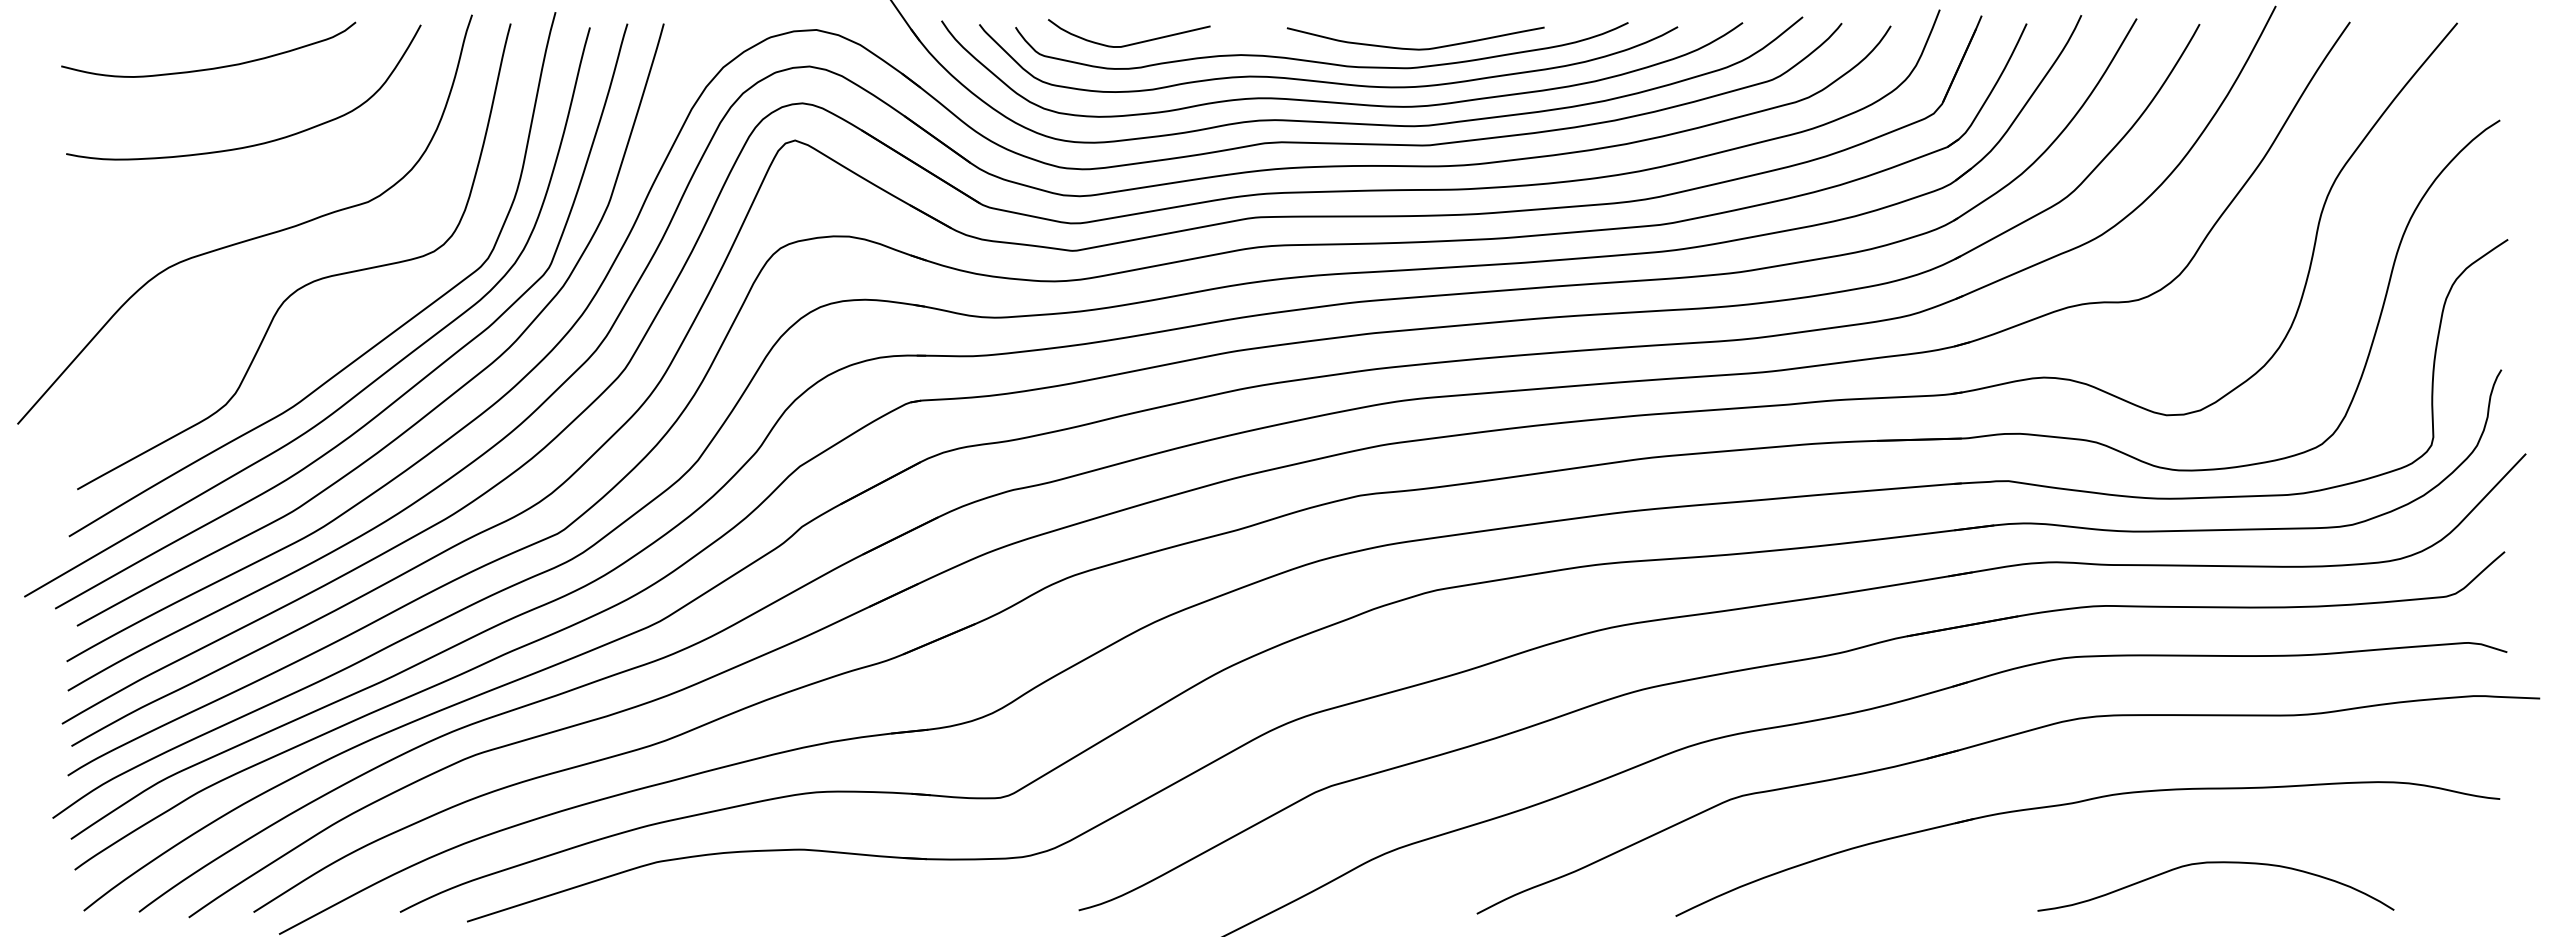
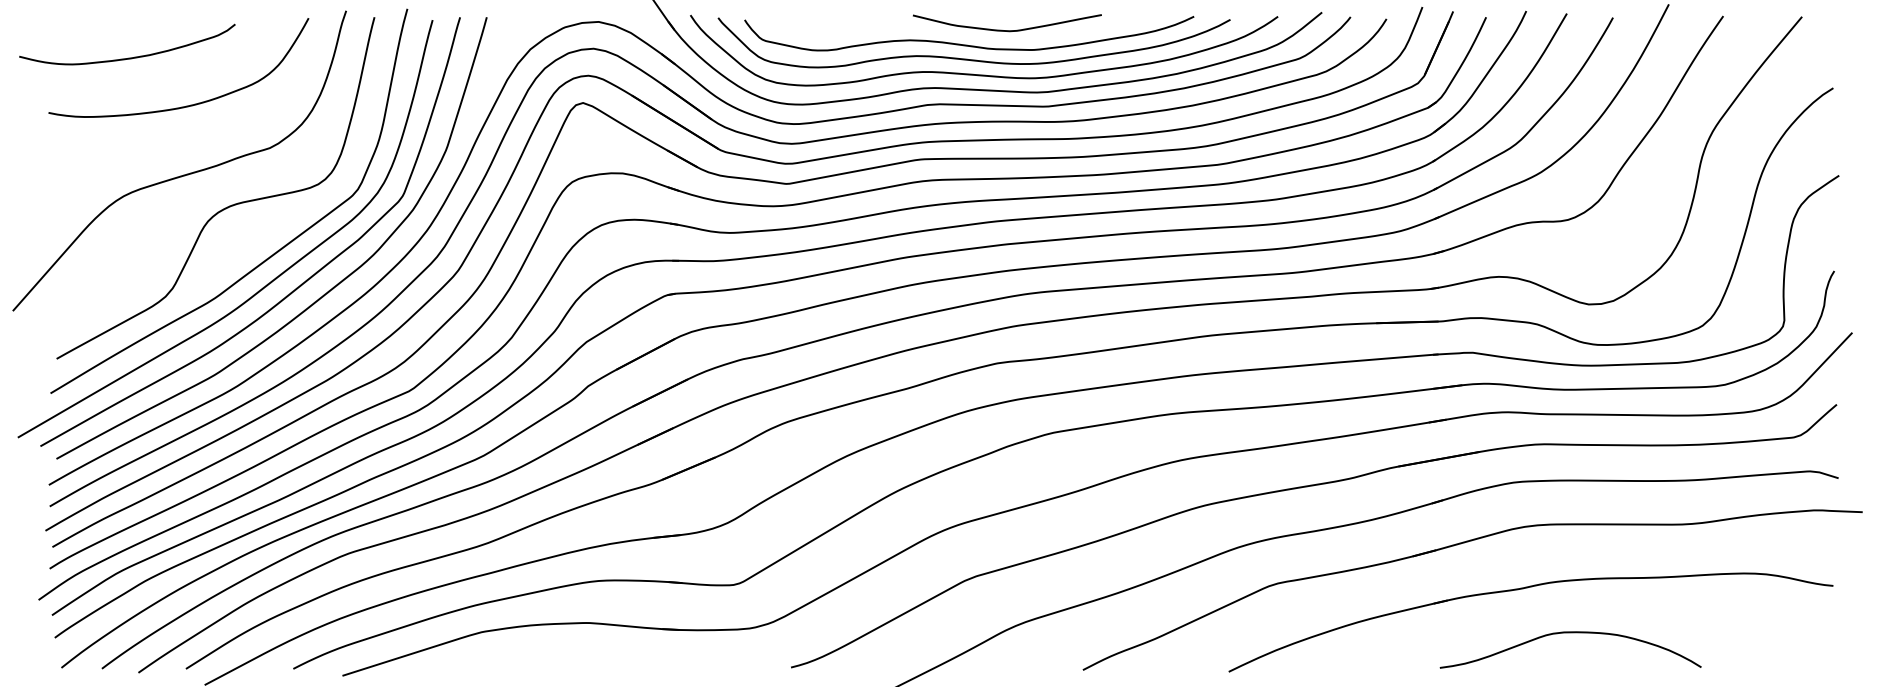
curve: (1130, 43) -> (829, 31), removed
curve: (1415, 48) -> (1007, 30), moved
curve: (213, 67) -> (130, 57), moved
curve: (2215, 863) -> (1570, 633), moved

